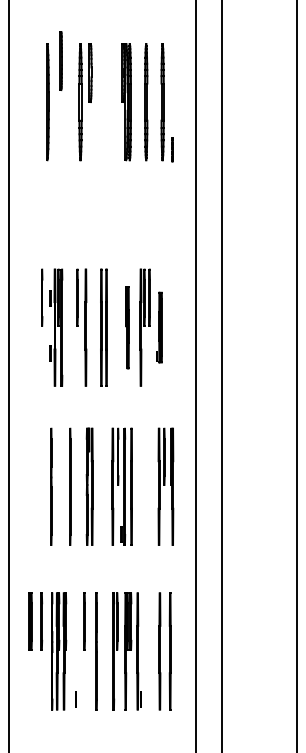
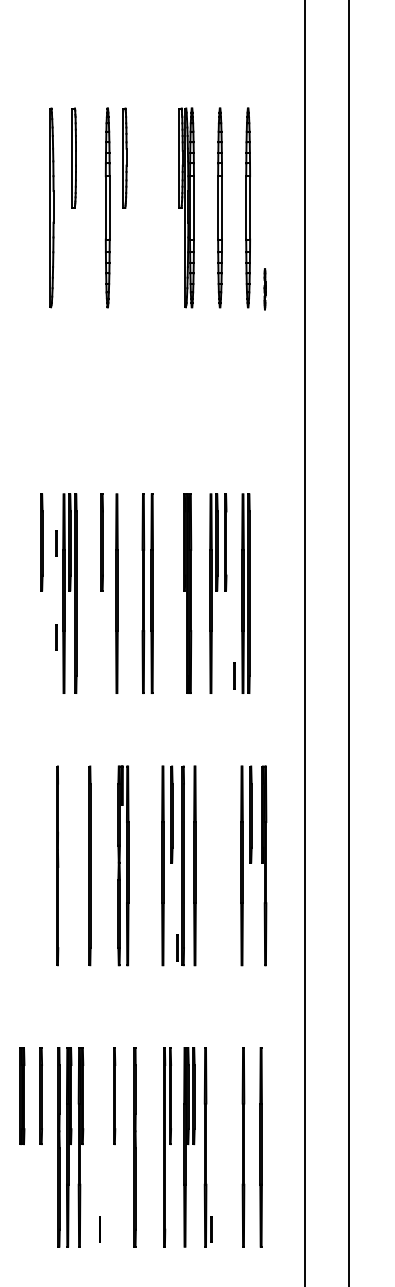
line: (60, 60) -> (73, 157), moved
part: (127, 327) -> (188, 593), size x1.43
part: (159, 327) -> (242, 593), size x1.67

